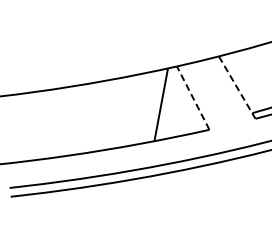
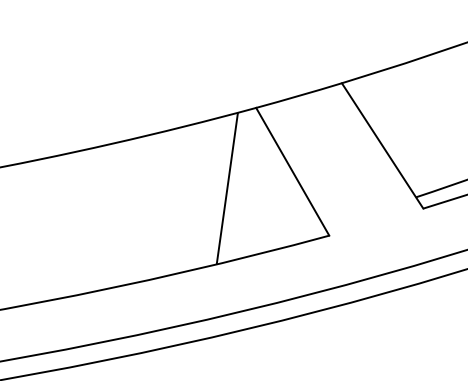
line: (237, 88) -> (383, 147), dashed -> solid
line: (193, 98) -> (293, 172), dashed -> solid

